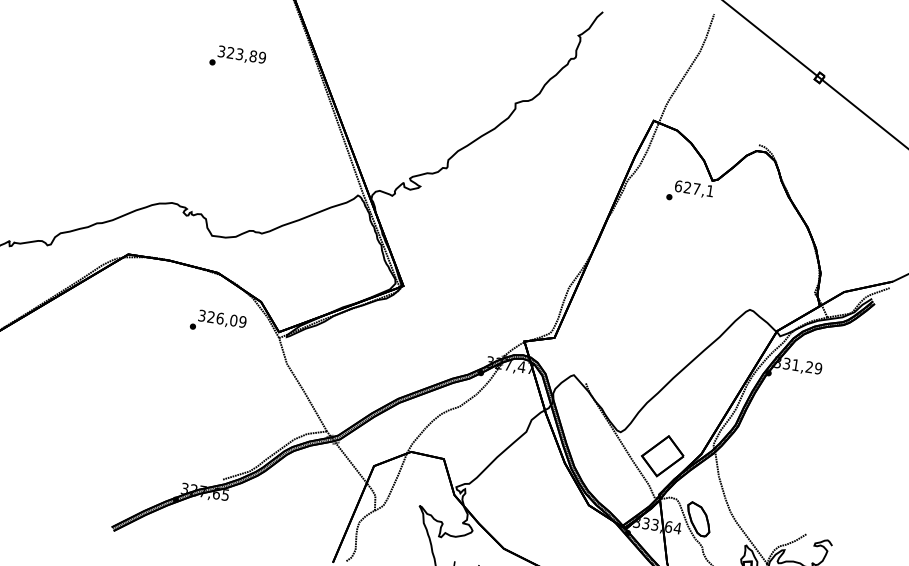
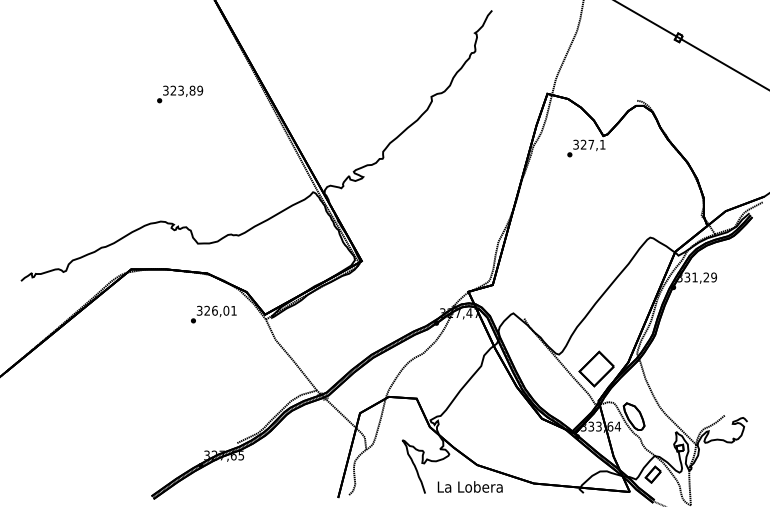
text: (238, 58) -> (180, 94), moved
text: (679, 186) -> (576, 144), 627,1 -> 327,1
text: (242, 321) -> (233, 310), 326,09 -> 326,01

